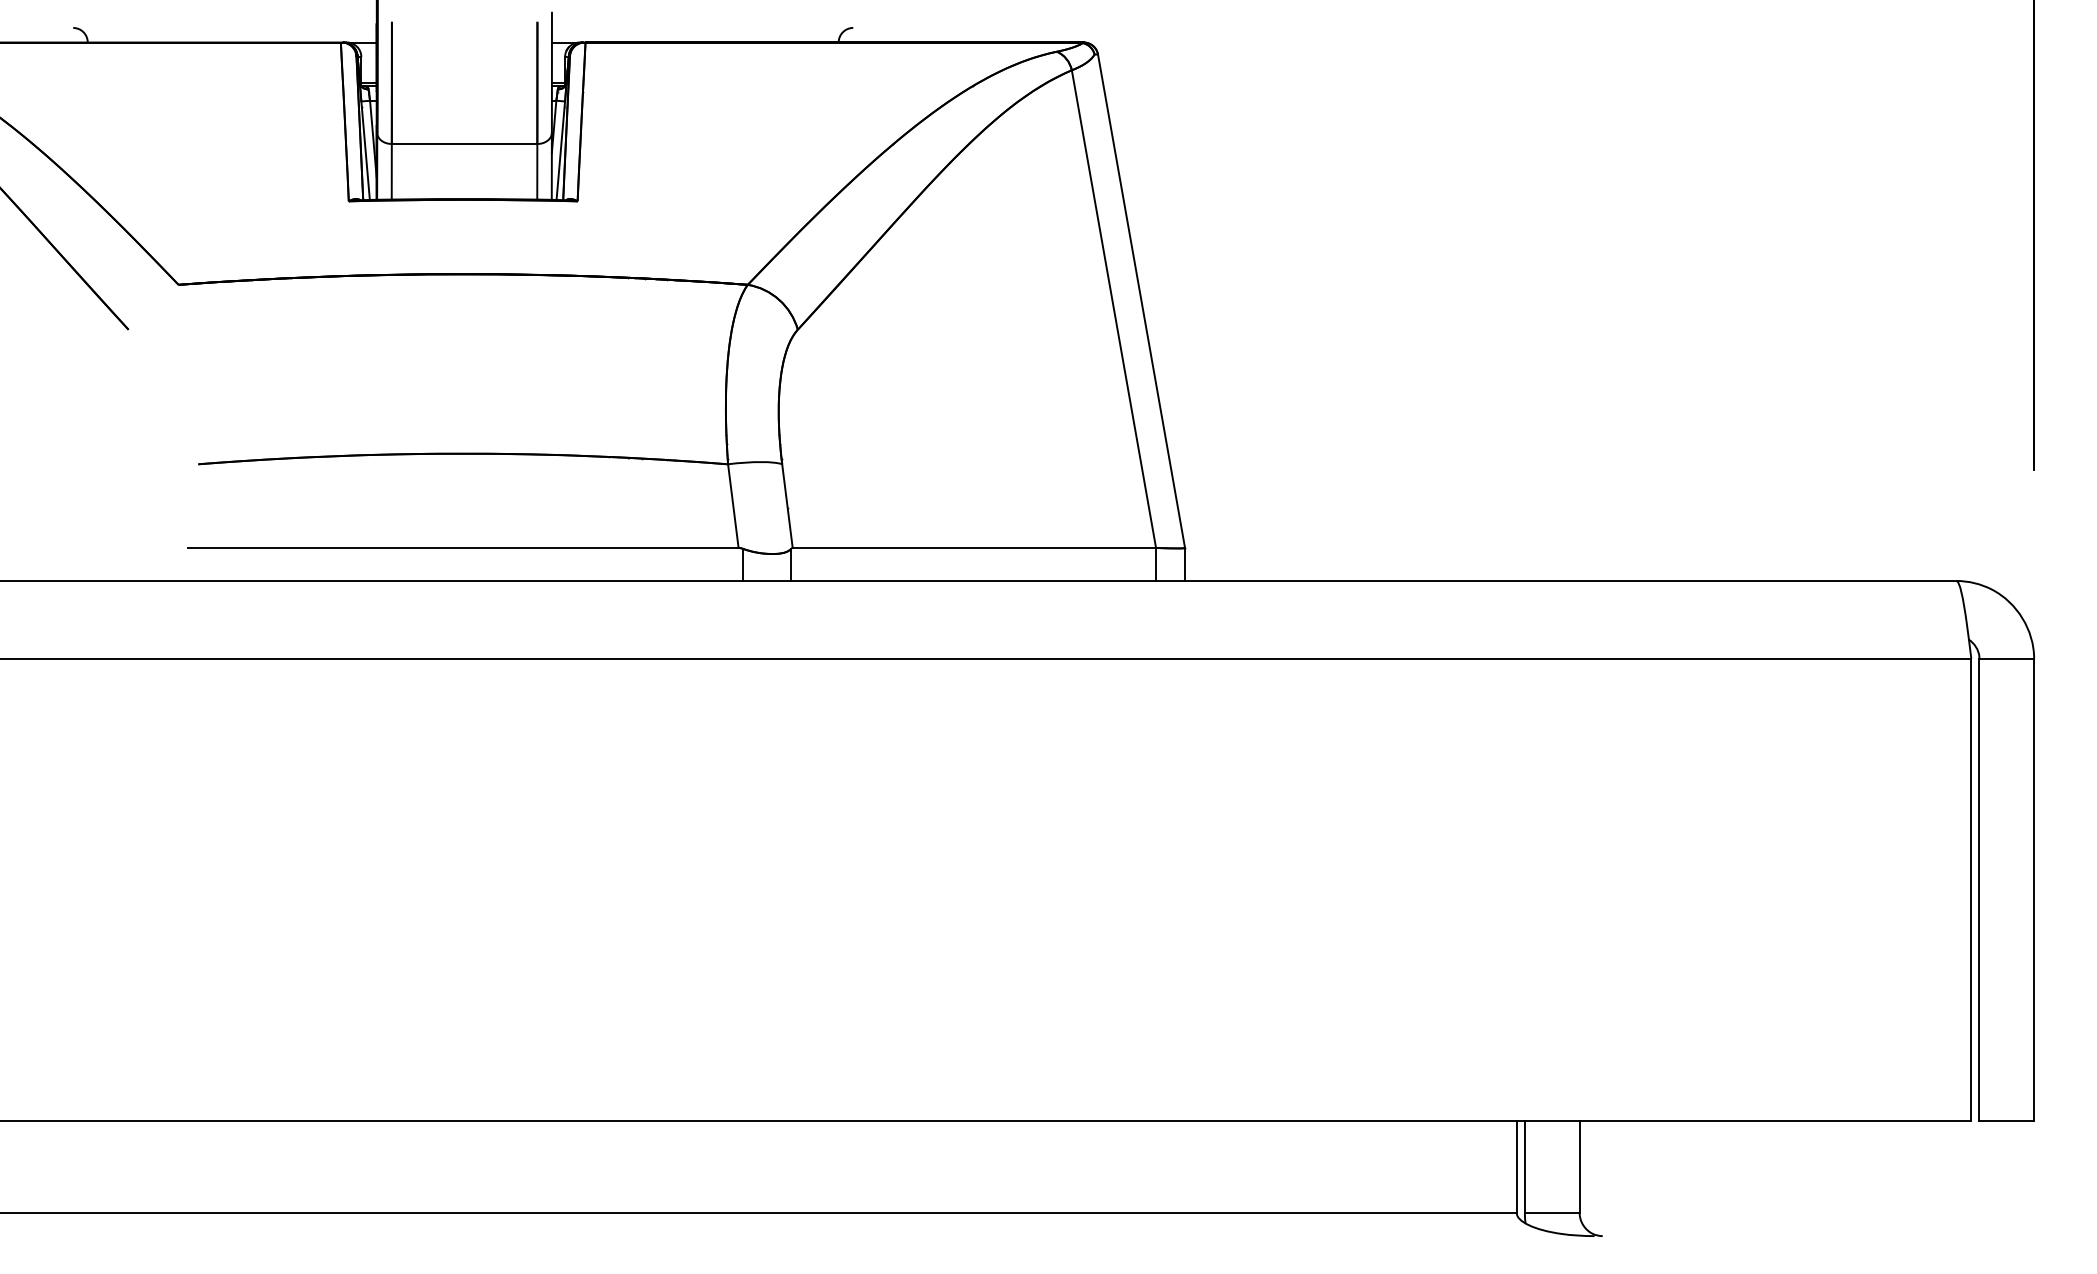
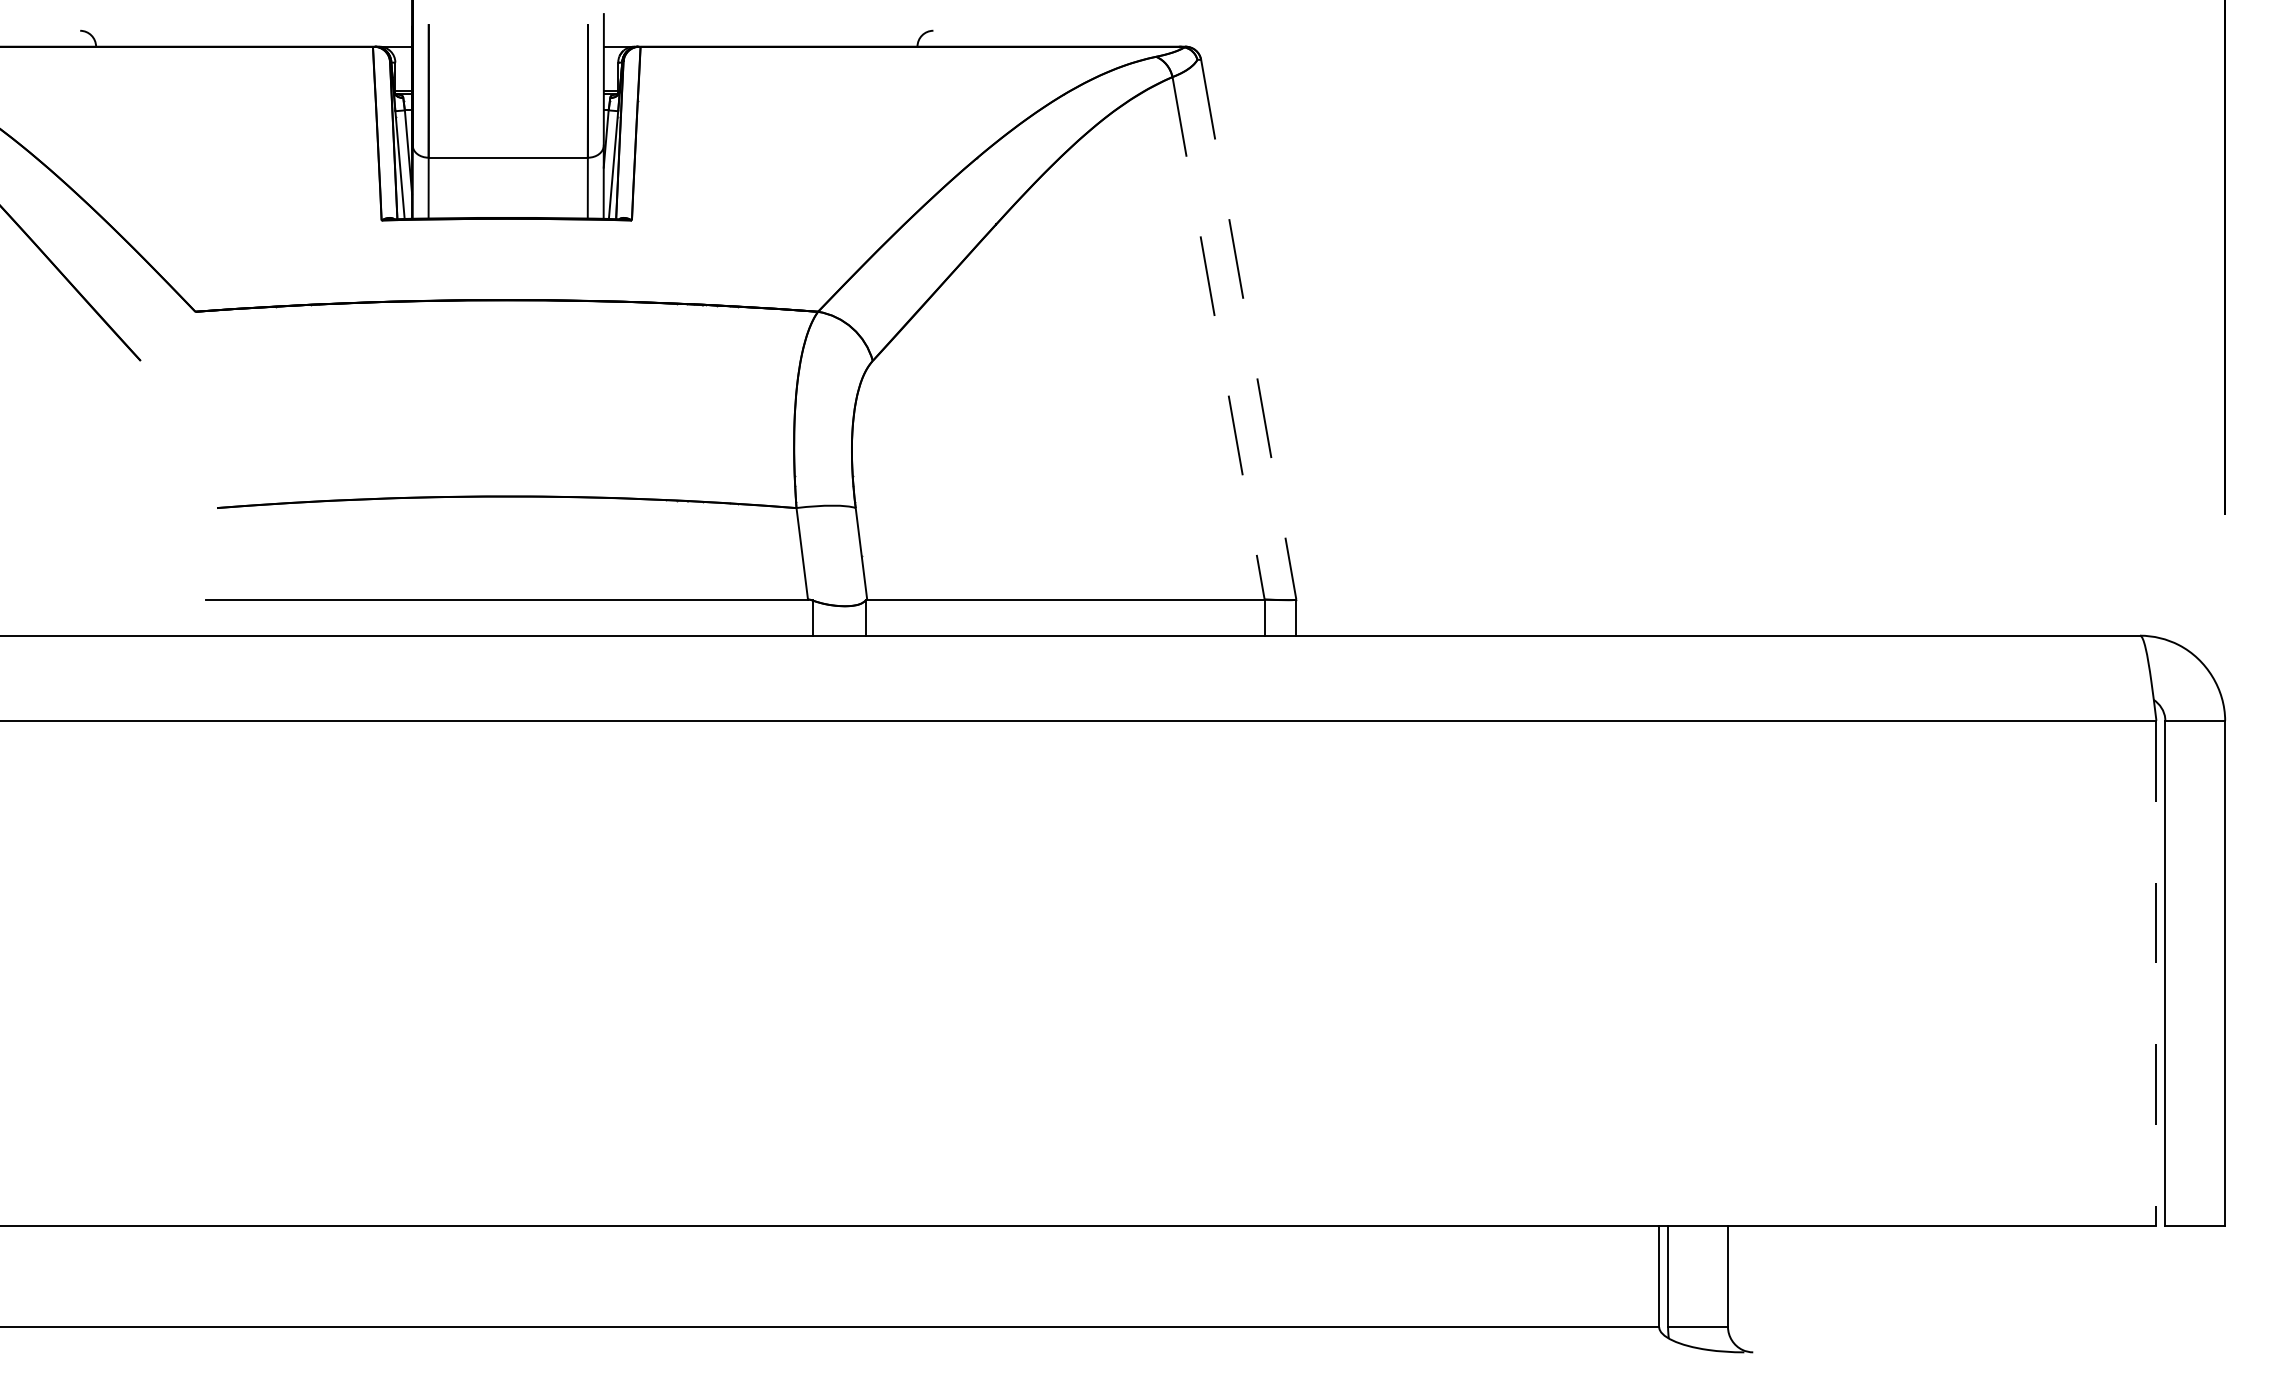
line: (1141, 301) -> (1248, 330), solid -> dashed
line: (1113, 309) -> (1218, 338), solid -> dashed
line: (1971, 889) -> (2156, 973), solid -> dashed

